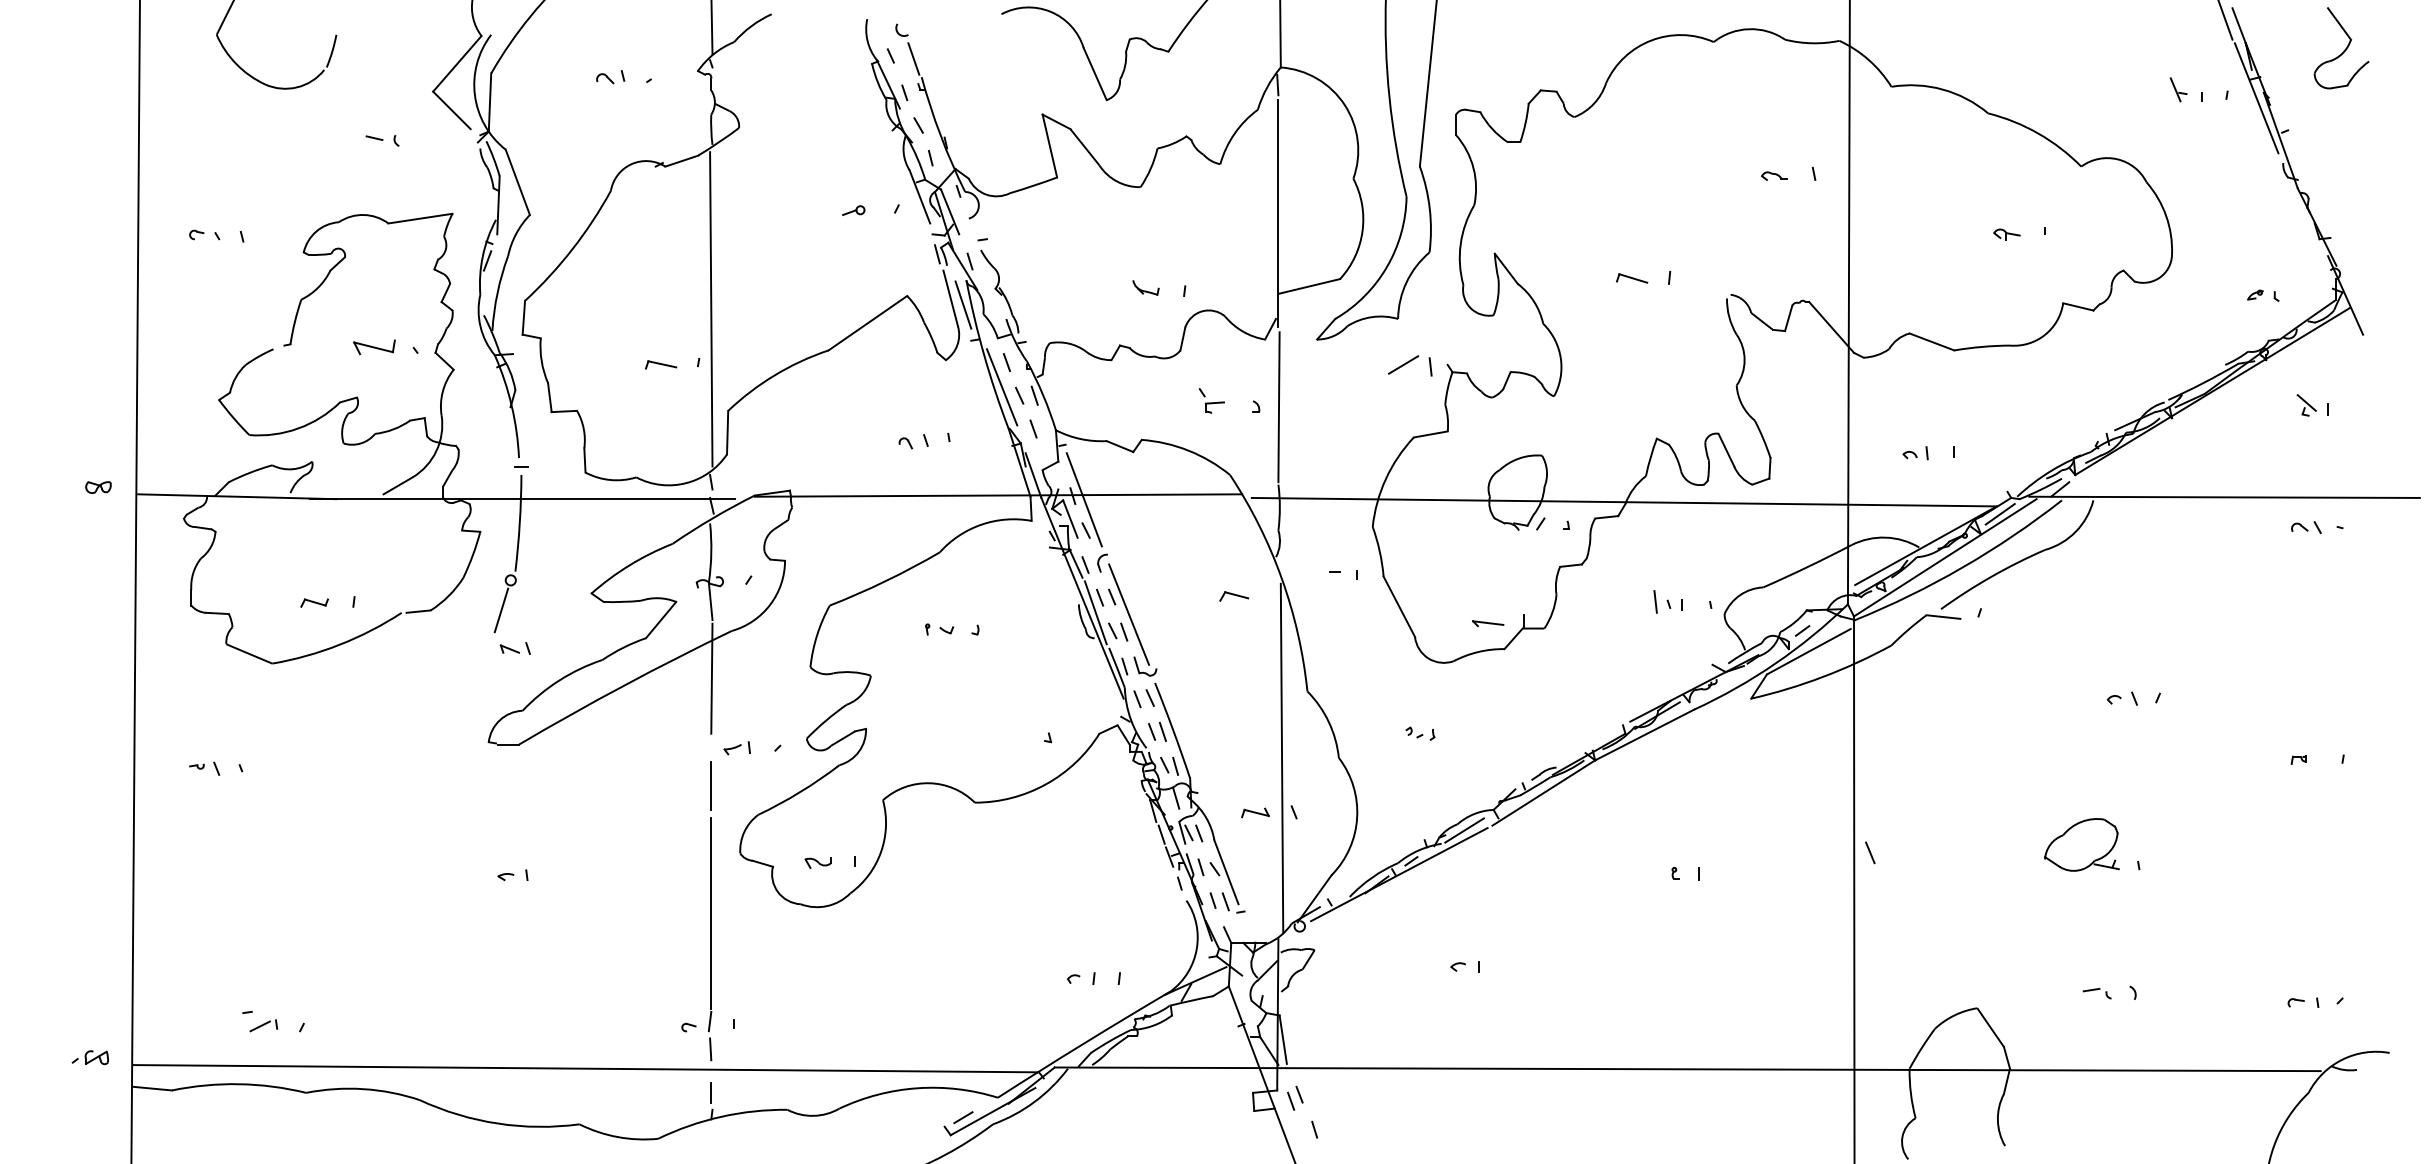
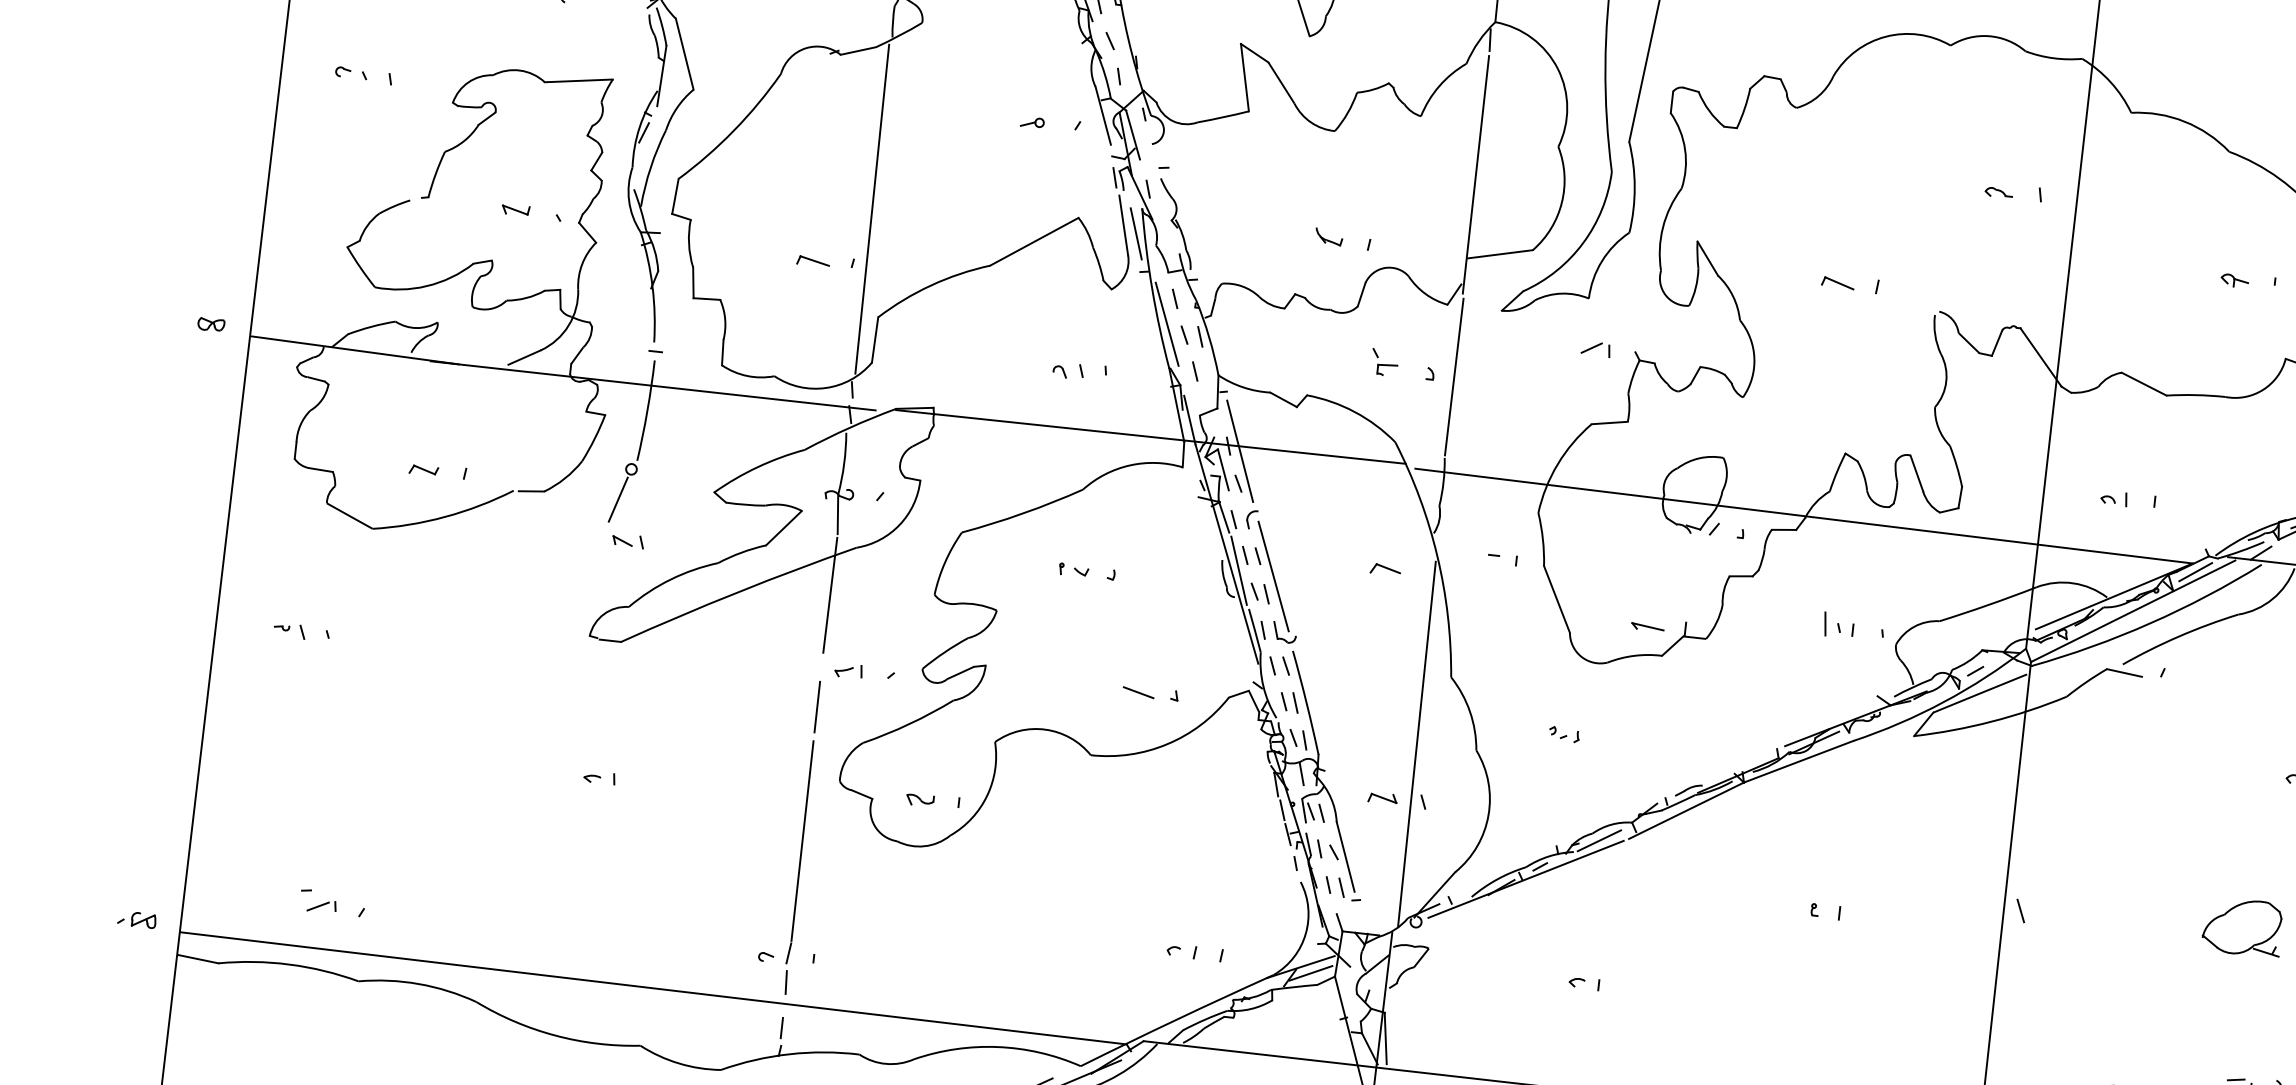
part: (374, 347) -> (515, 210), size x0.62
part: (1409, 366) -> (1595, 349), size x0.62
line: (1013, 738) -> (1138, 692), added
line: (1205, 985) -> (1310, 972), added

